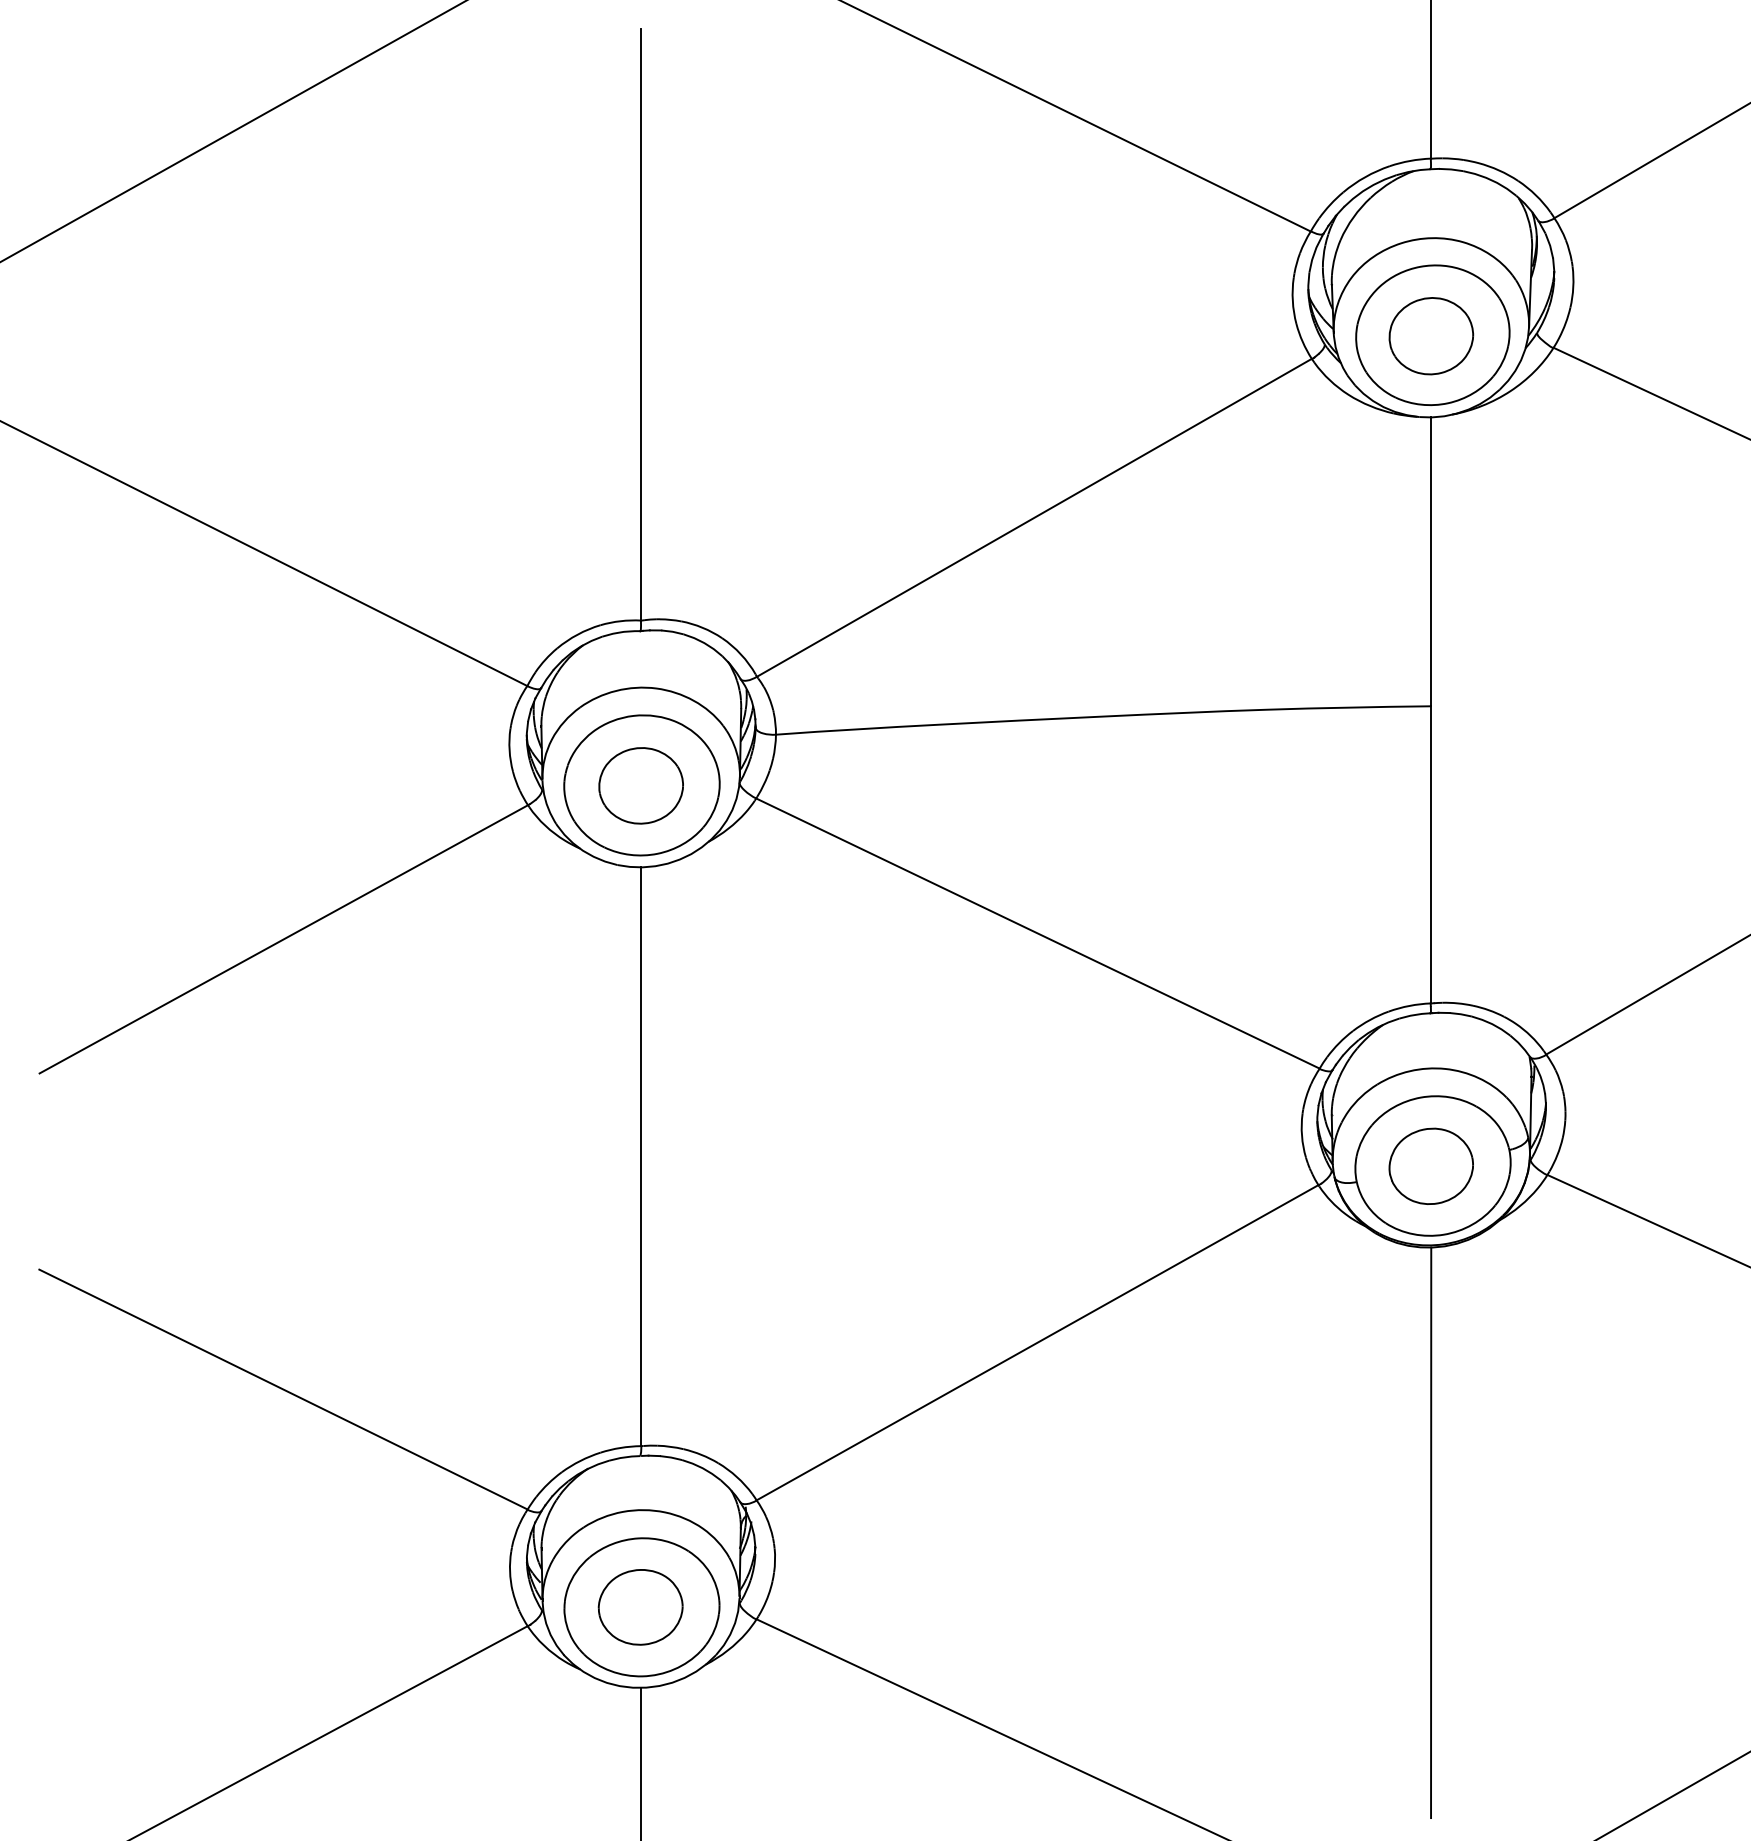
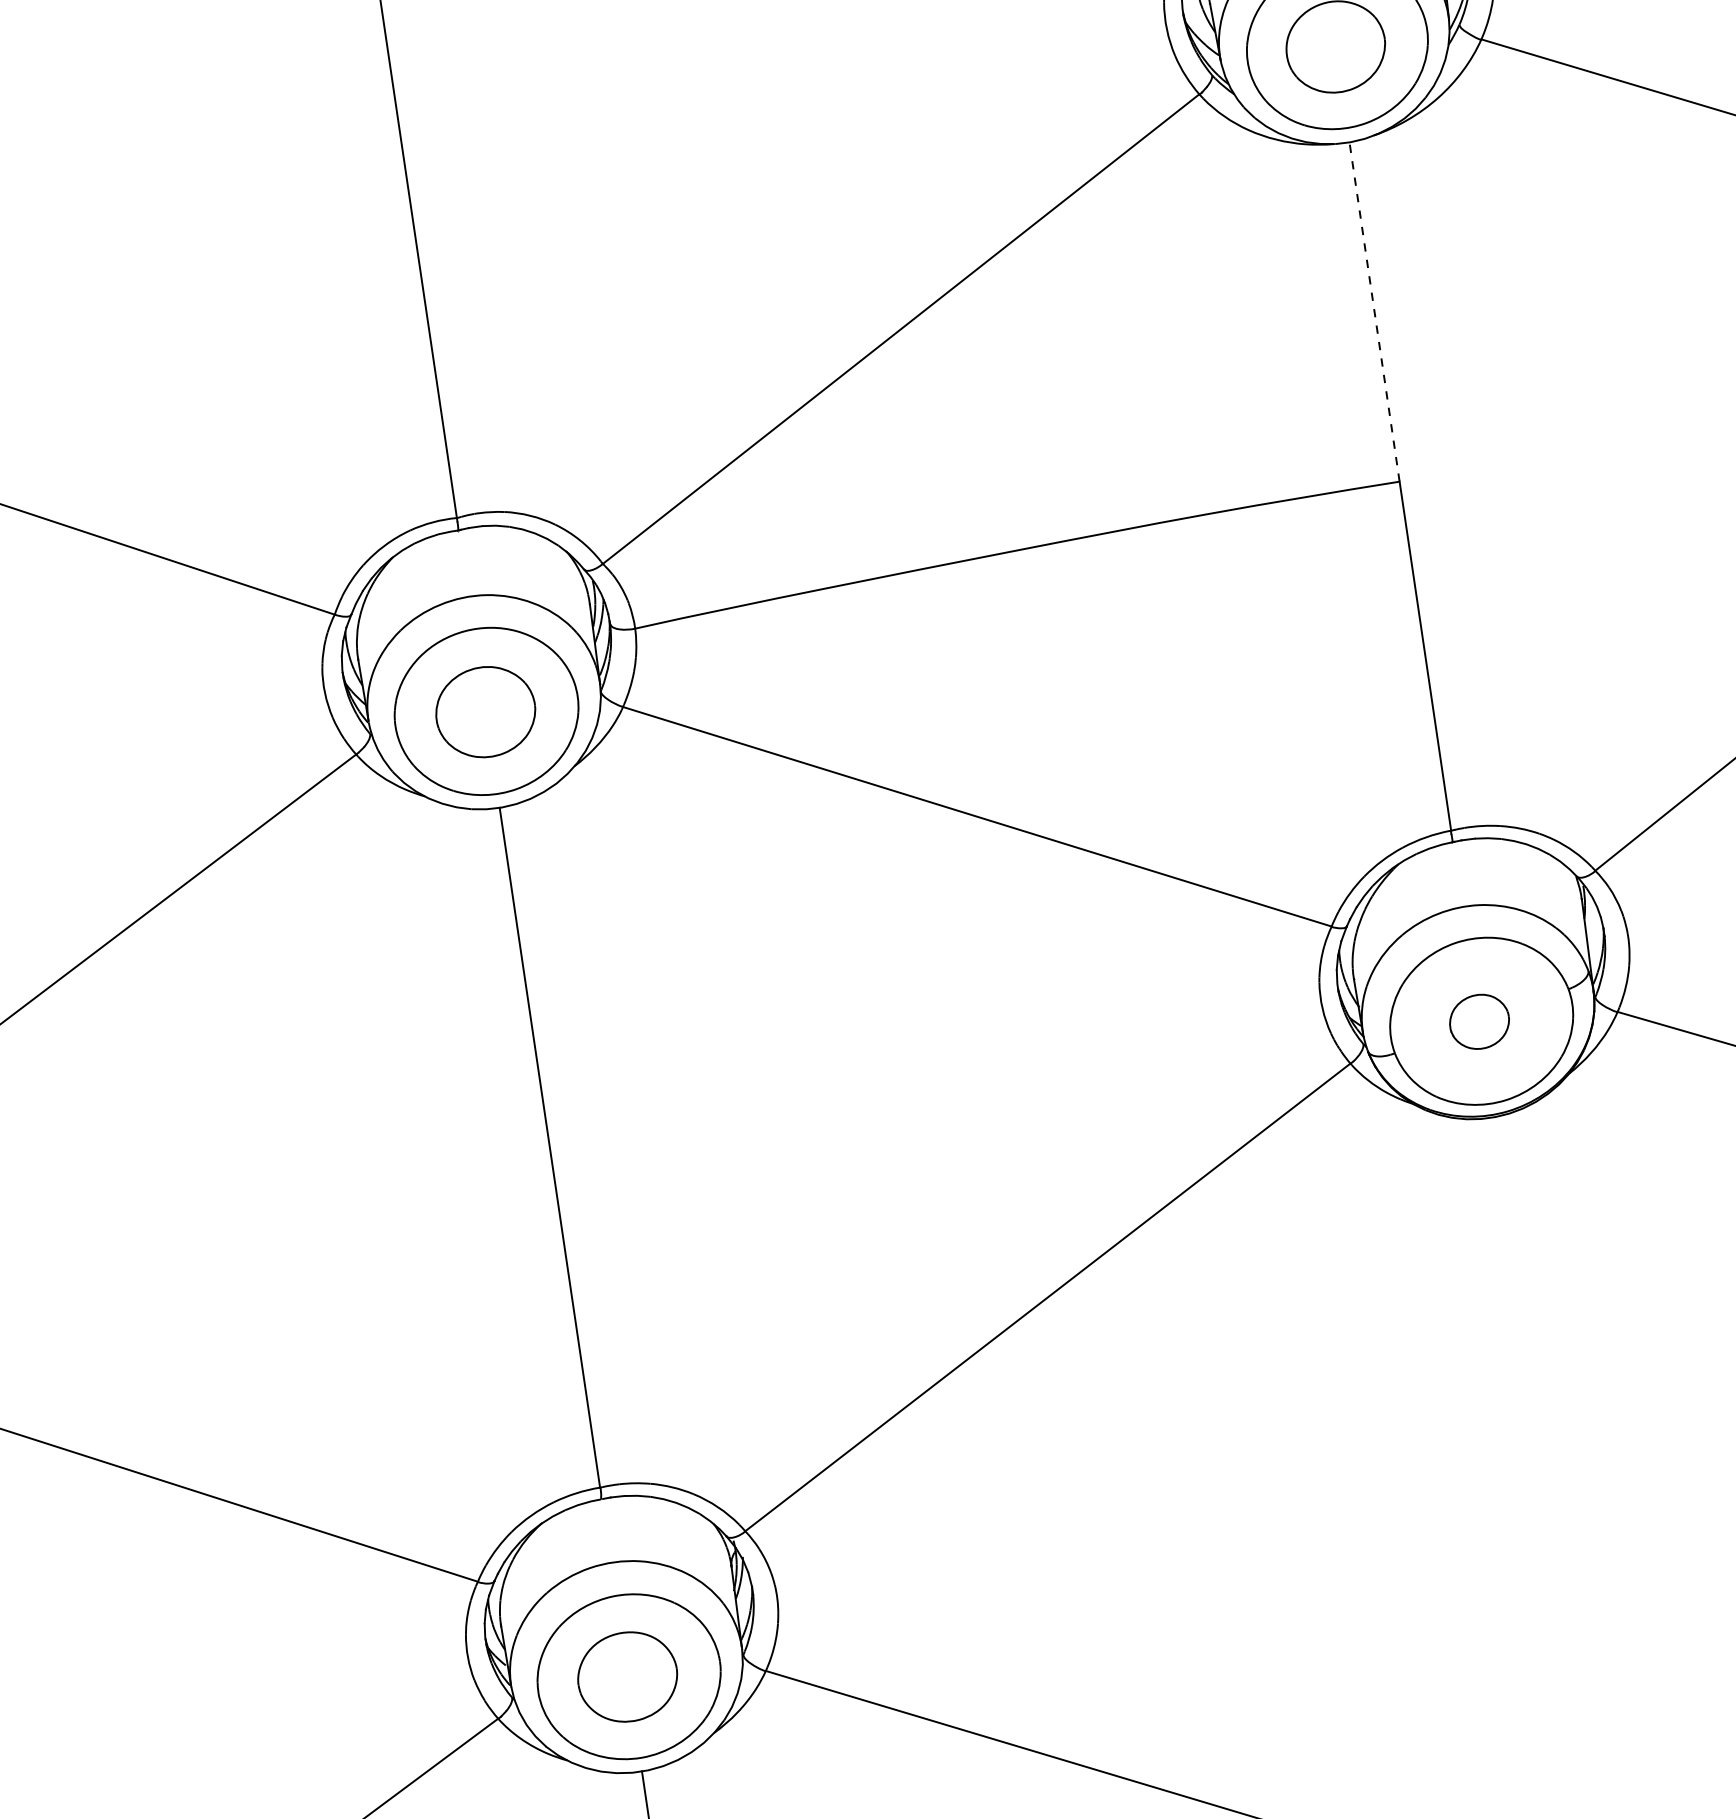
line: (1431, 561) -> (1375, 311), solid -> dashed
part: (1430, 1165) -> (1478, 1021), size x0.6
line: (1431, 1532) -> (1543, 1451), removed

